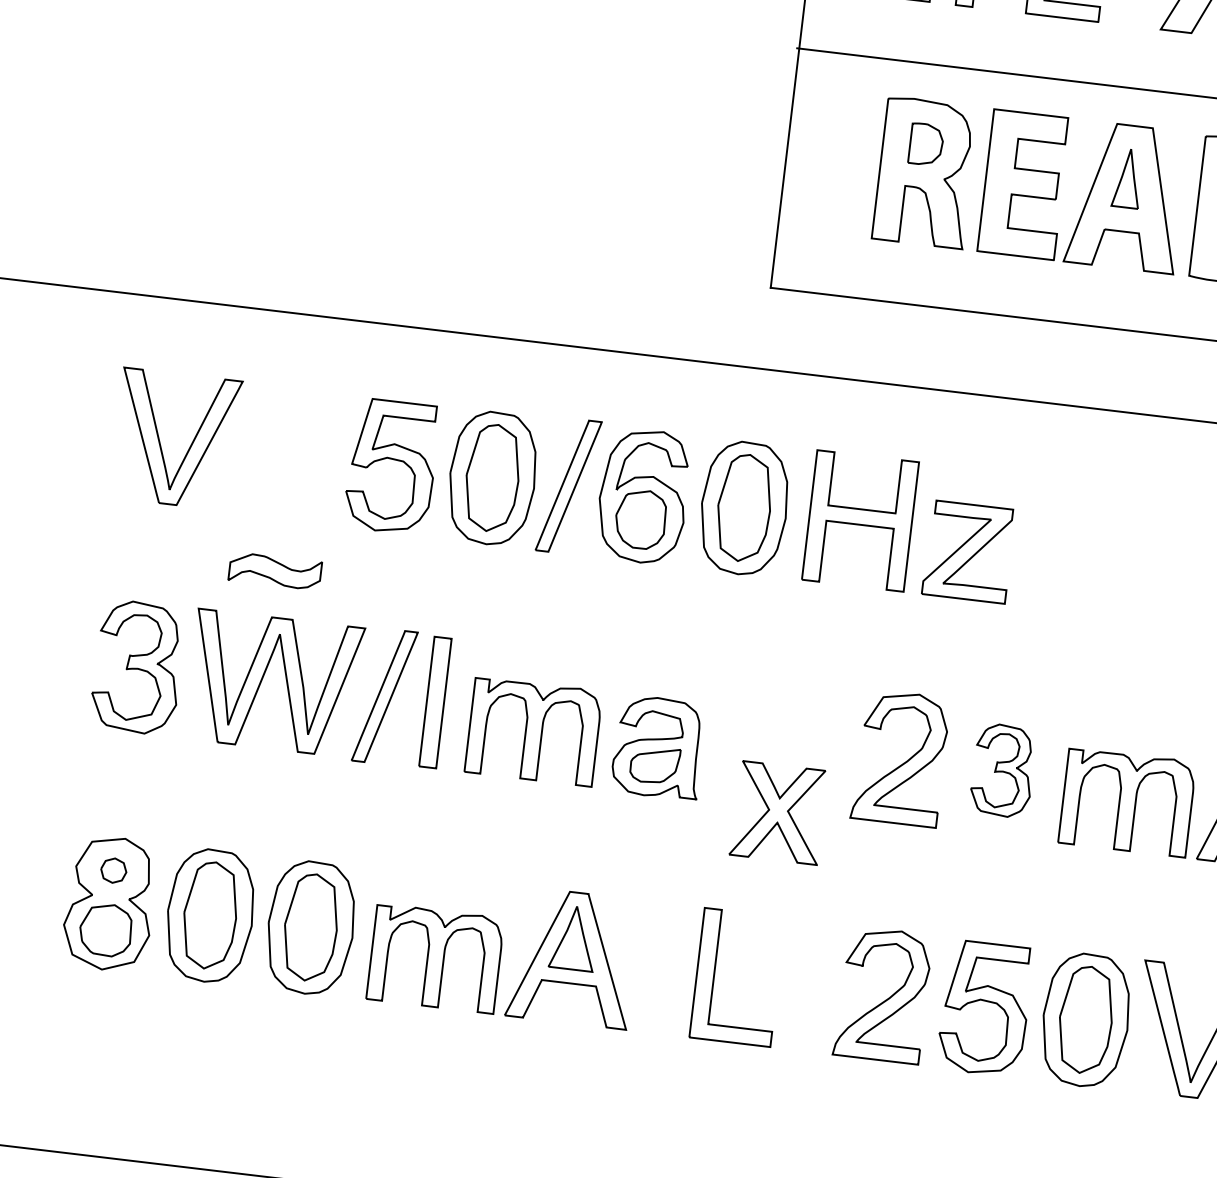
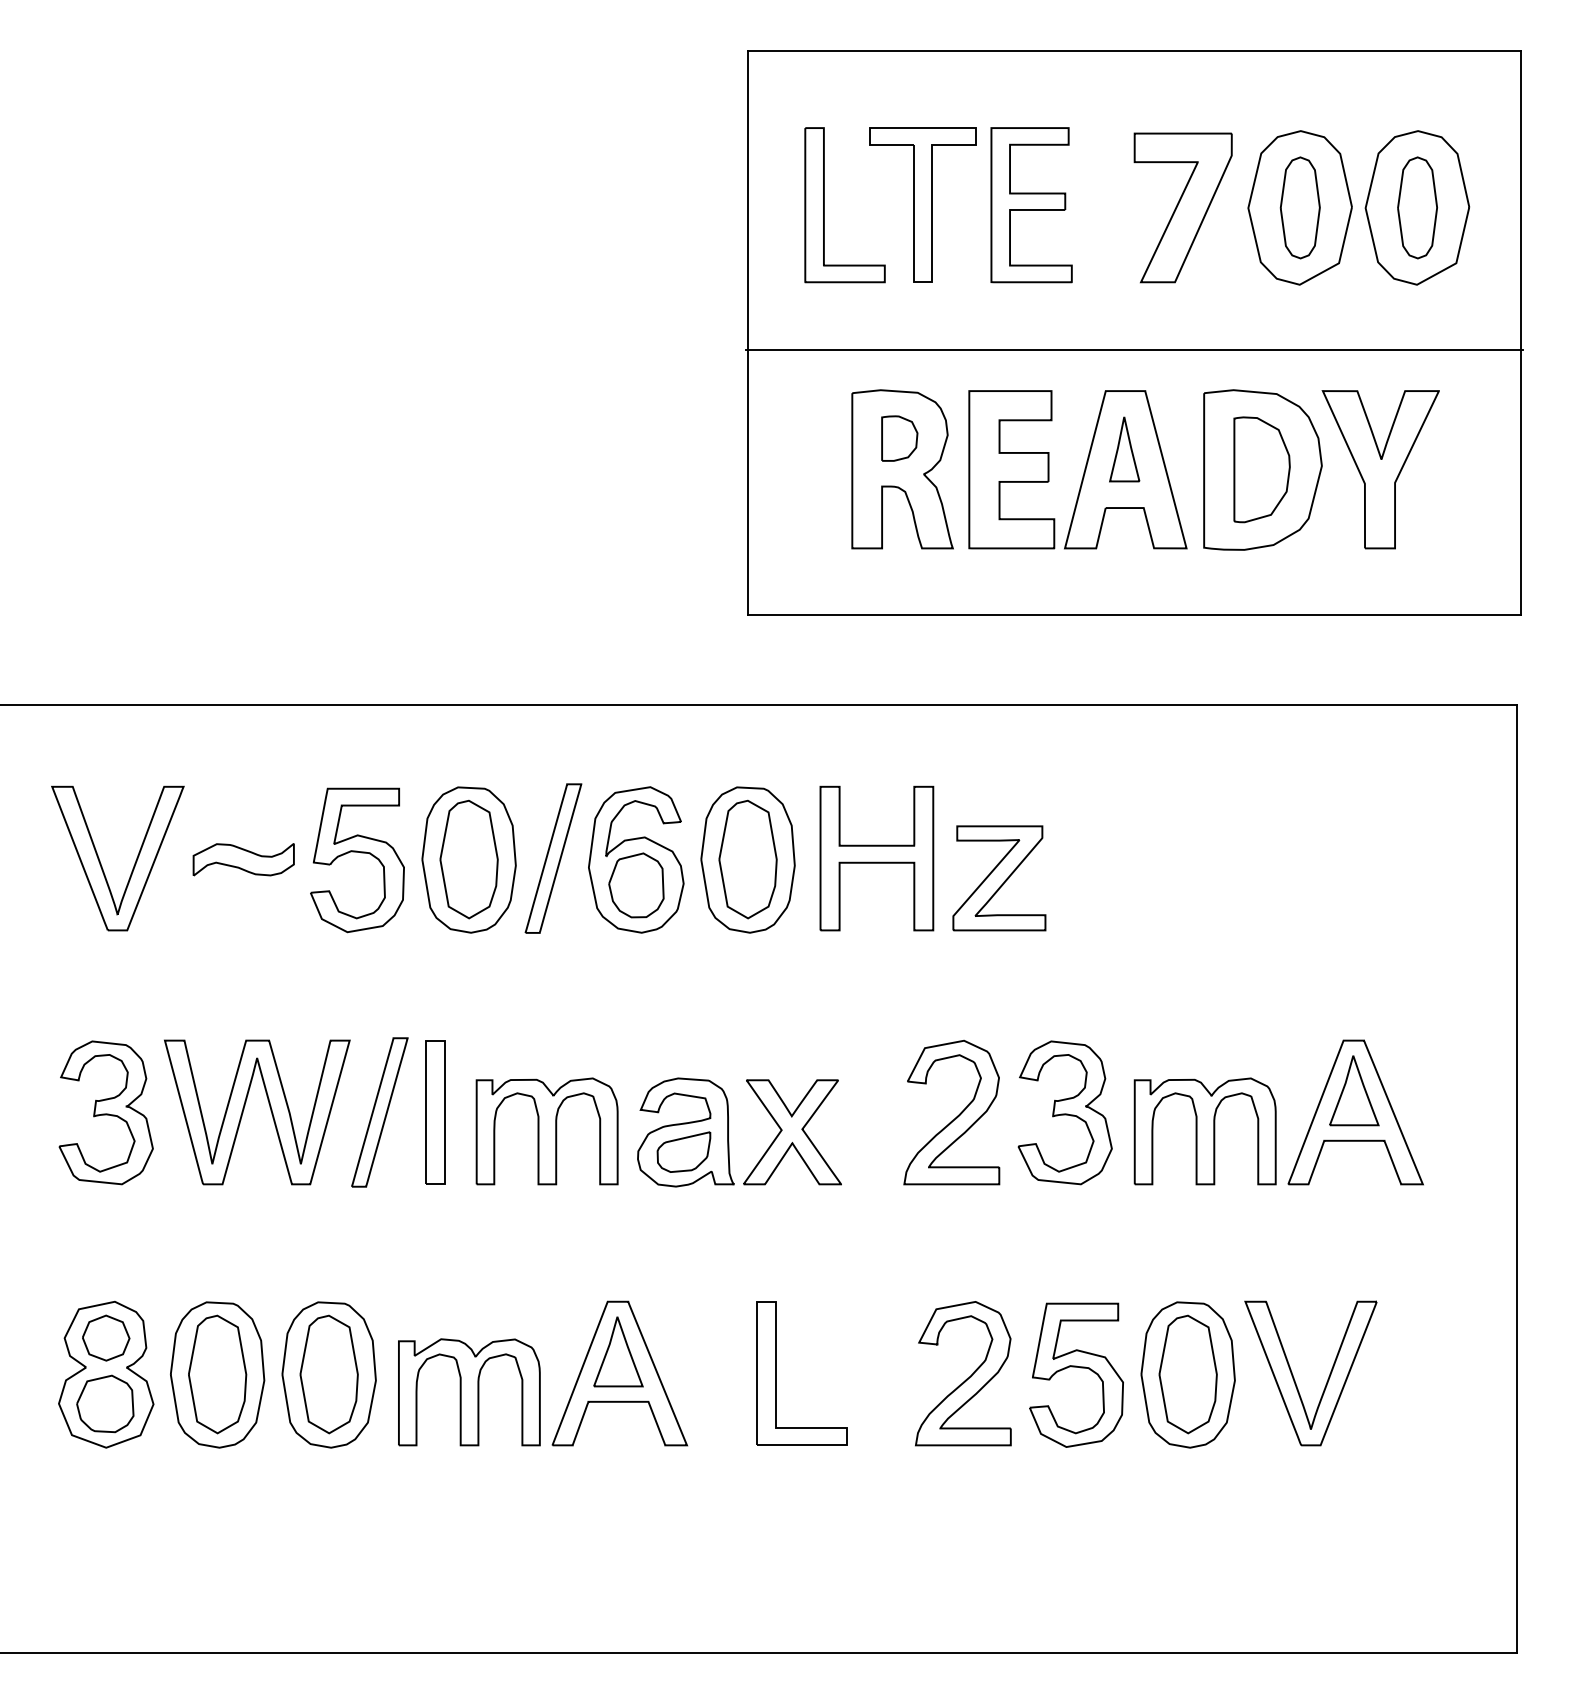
part: (275, 570) -> (243, 859), moved
part: (1002, 770) -> (1064, 1112), size x1.43
part: (778, 813) -> (792, 1132), moved
part: (114, 870) -> (106, 1337), size x1.67

